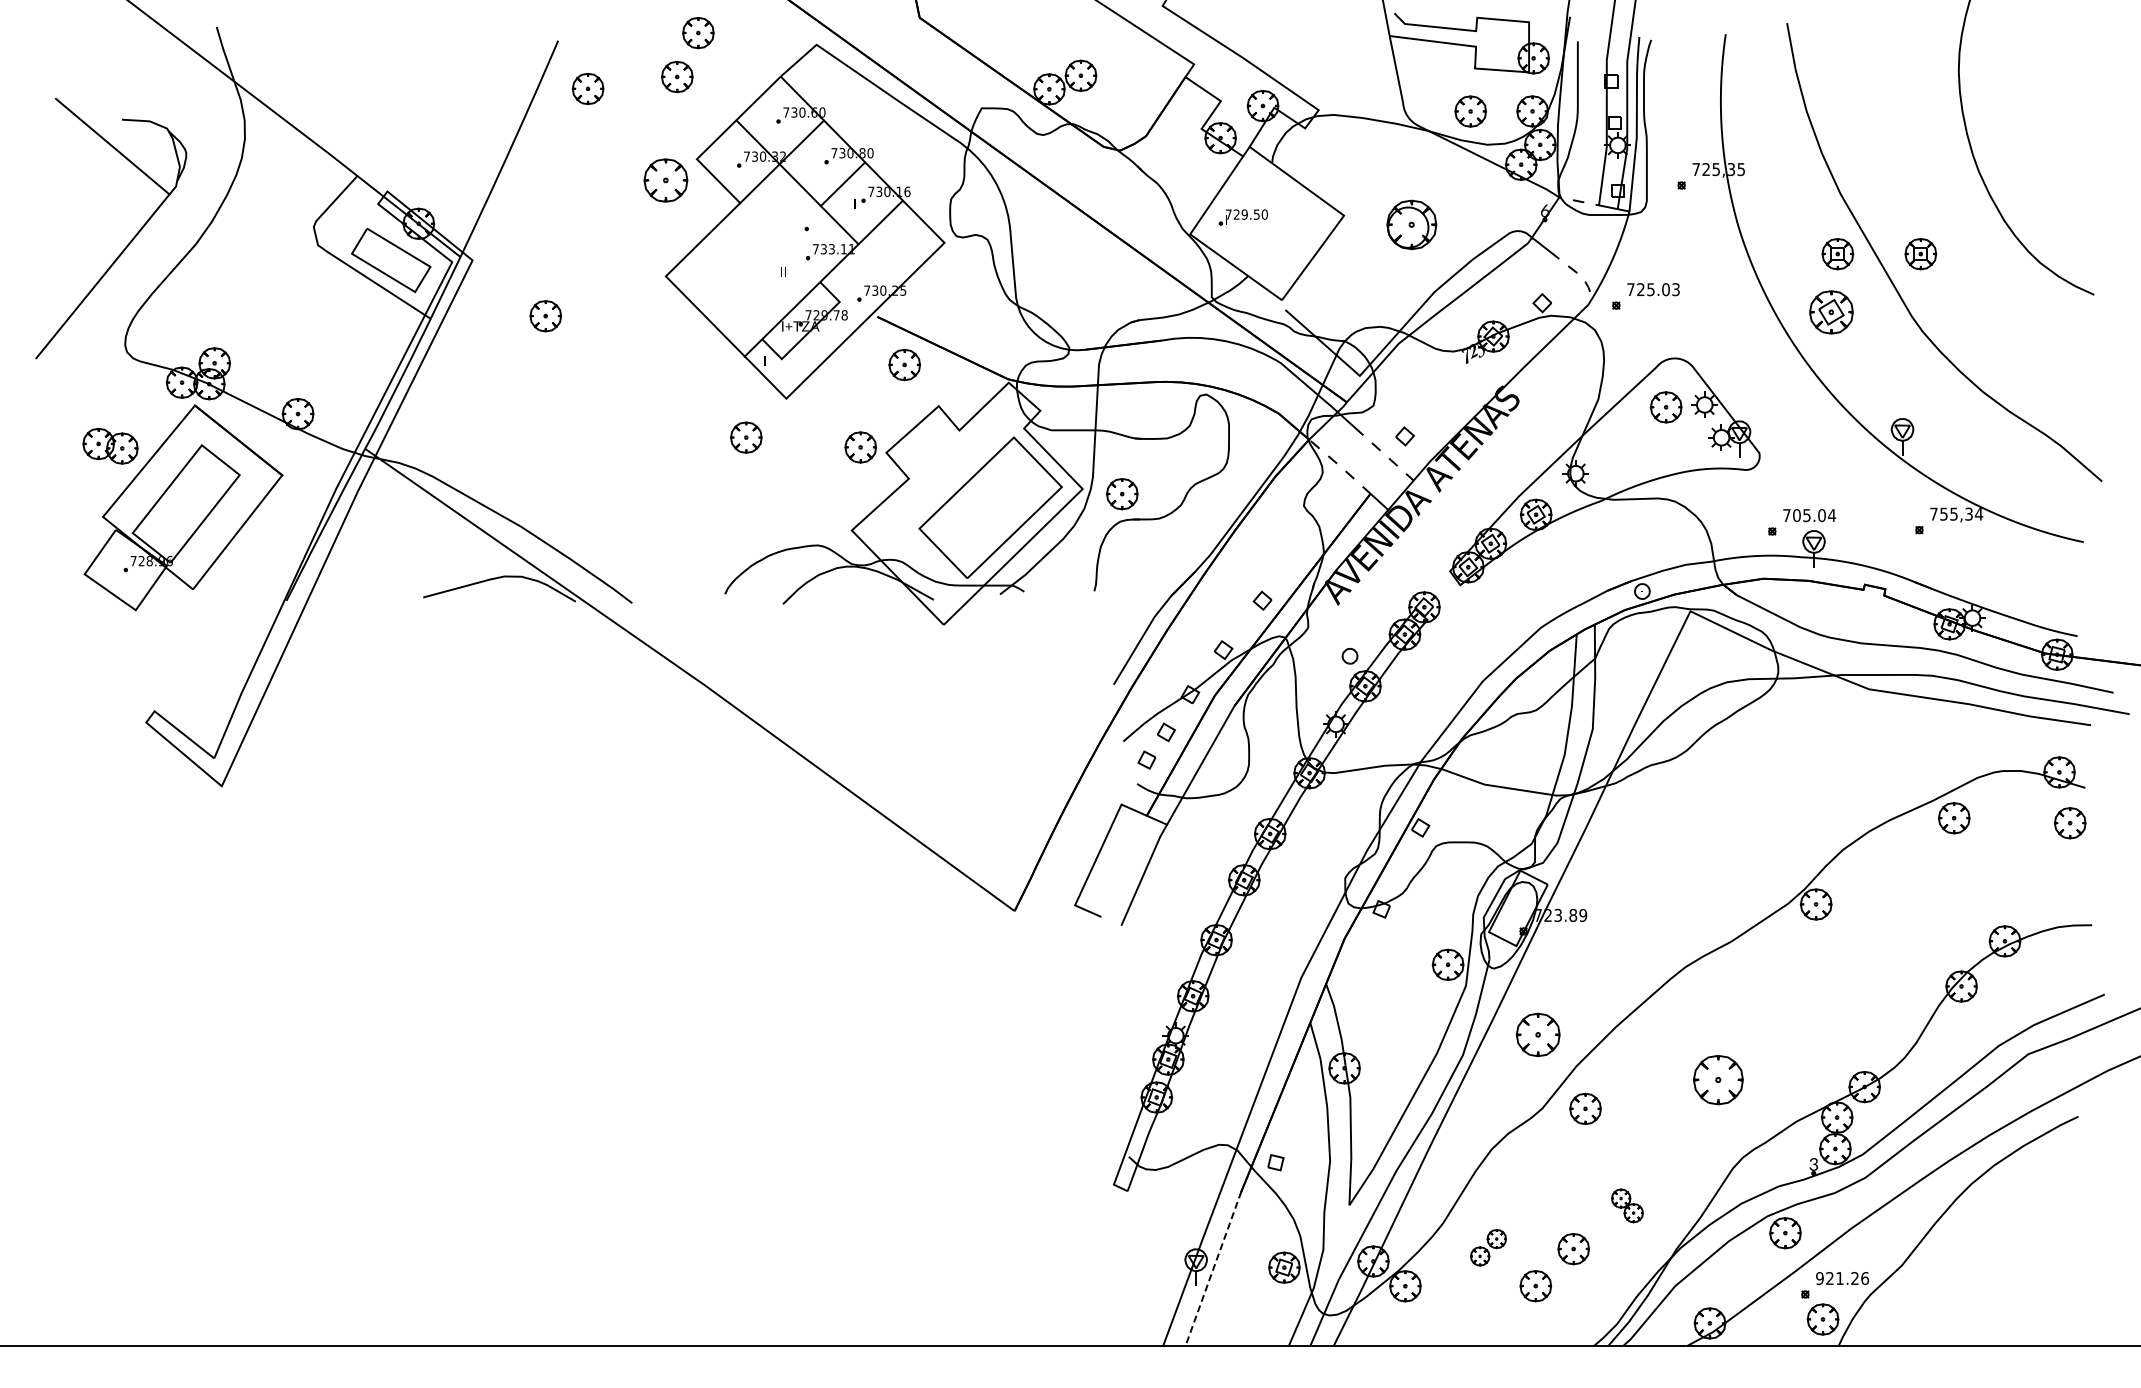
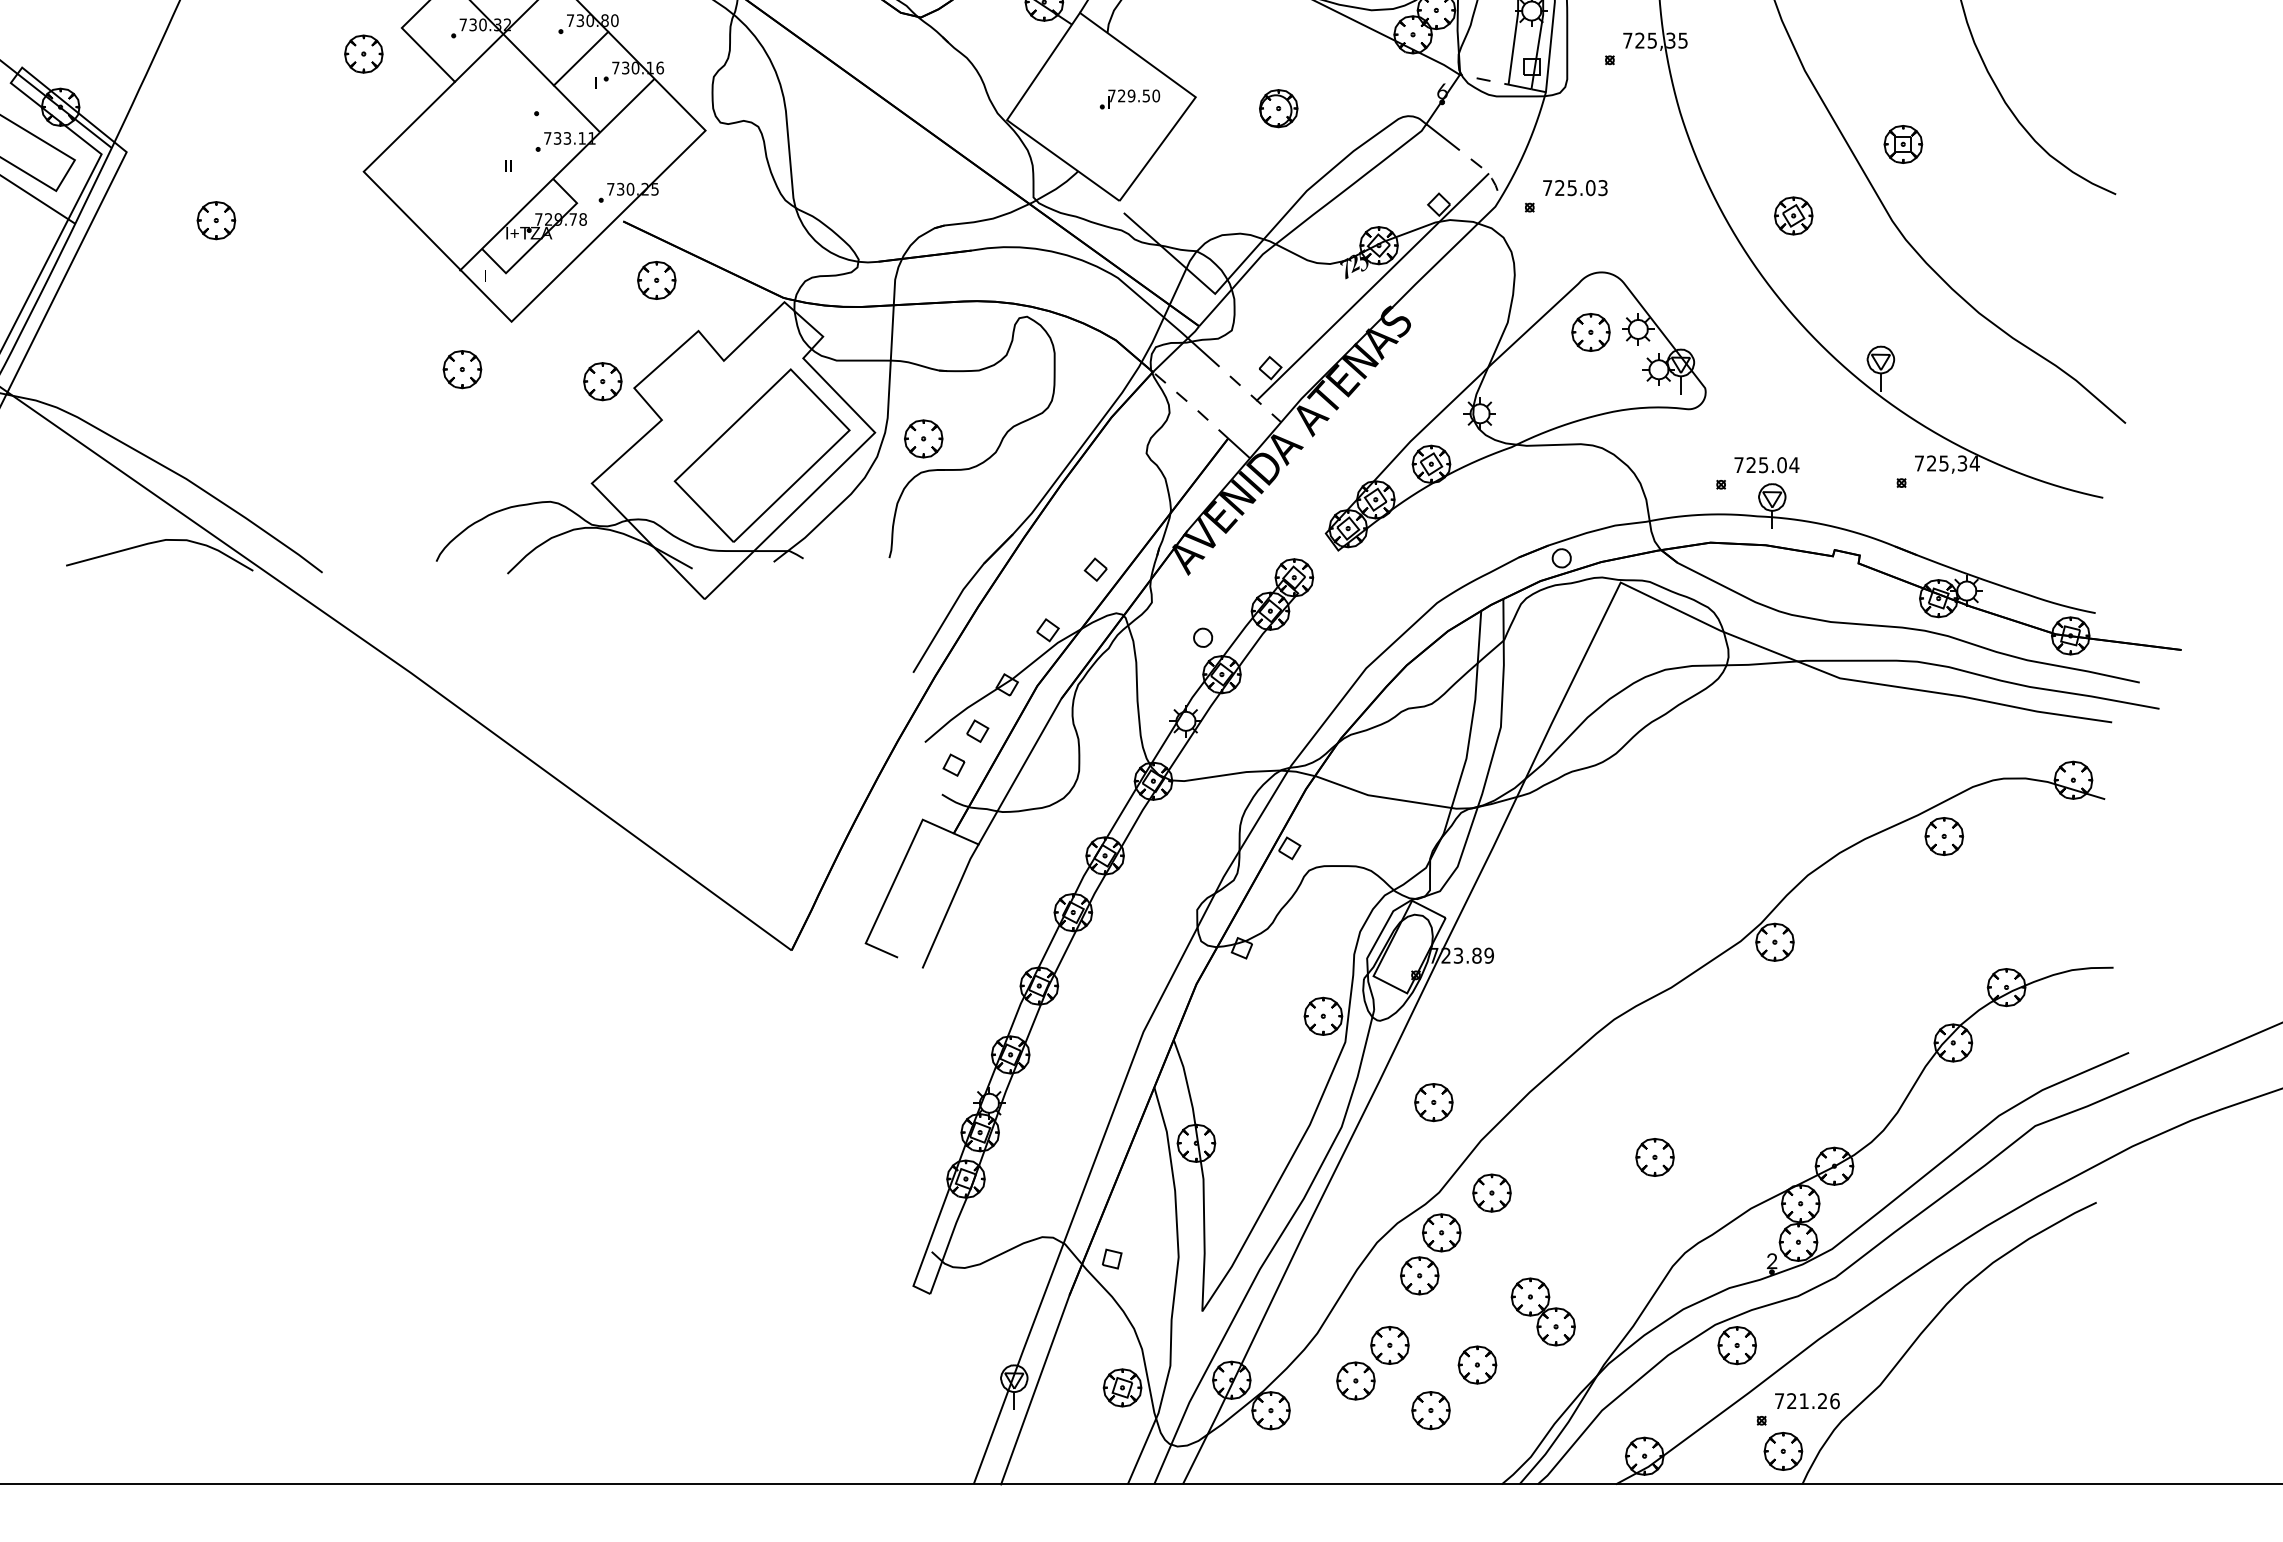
part: (665, 180) -> (363, 54), size x0.71
part: (1242, 217) -> (1128, 99), moved
part: (1411, 224) -> (1278, 108), size x0.62
part: (1837, 254) -> (1801, 144), removed
part: (1831, 312) -> (1793, 216), size x0.71
line: (1487, 370) -> (1371, 287), added
text: (1943, 513) -> (1931, 462), 755,34 -> 725,34
text: (1796, 515) -> (1750, 465), 705.04 -> 725.04
part: (2070, 823) -> (2086, 842), removed
part: (1537, 1035) -> (1433, 1103), size x0.71
part: (1718, 1079) -> (1655, 1157), size x0.62
part: (1535, 1158) -> (1430, 1253), added
text: (1813, 1166) -> (1771, 1263), 3 -> 2
part: (1627, 1205) -> (1543, 1311), size x1.67
part: (1488, 1247) -> (1372, 1363), size x1.67
line: (1213, 1269) -> (1035, 1390), dashed -> solid
text: (1819, 1278) -> (1779, 1401), 921.26 -> 721.26

